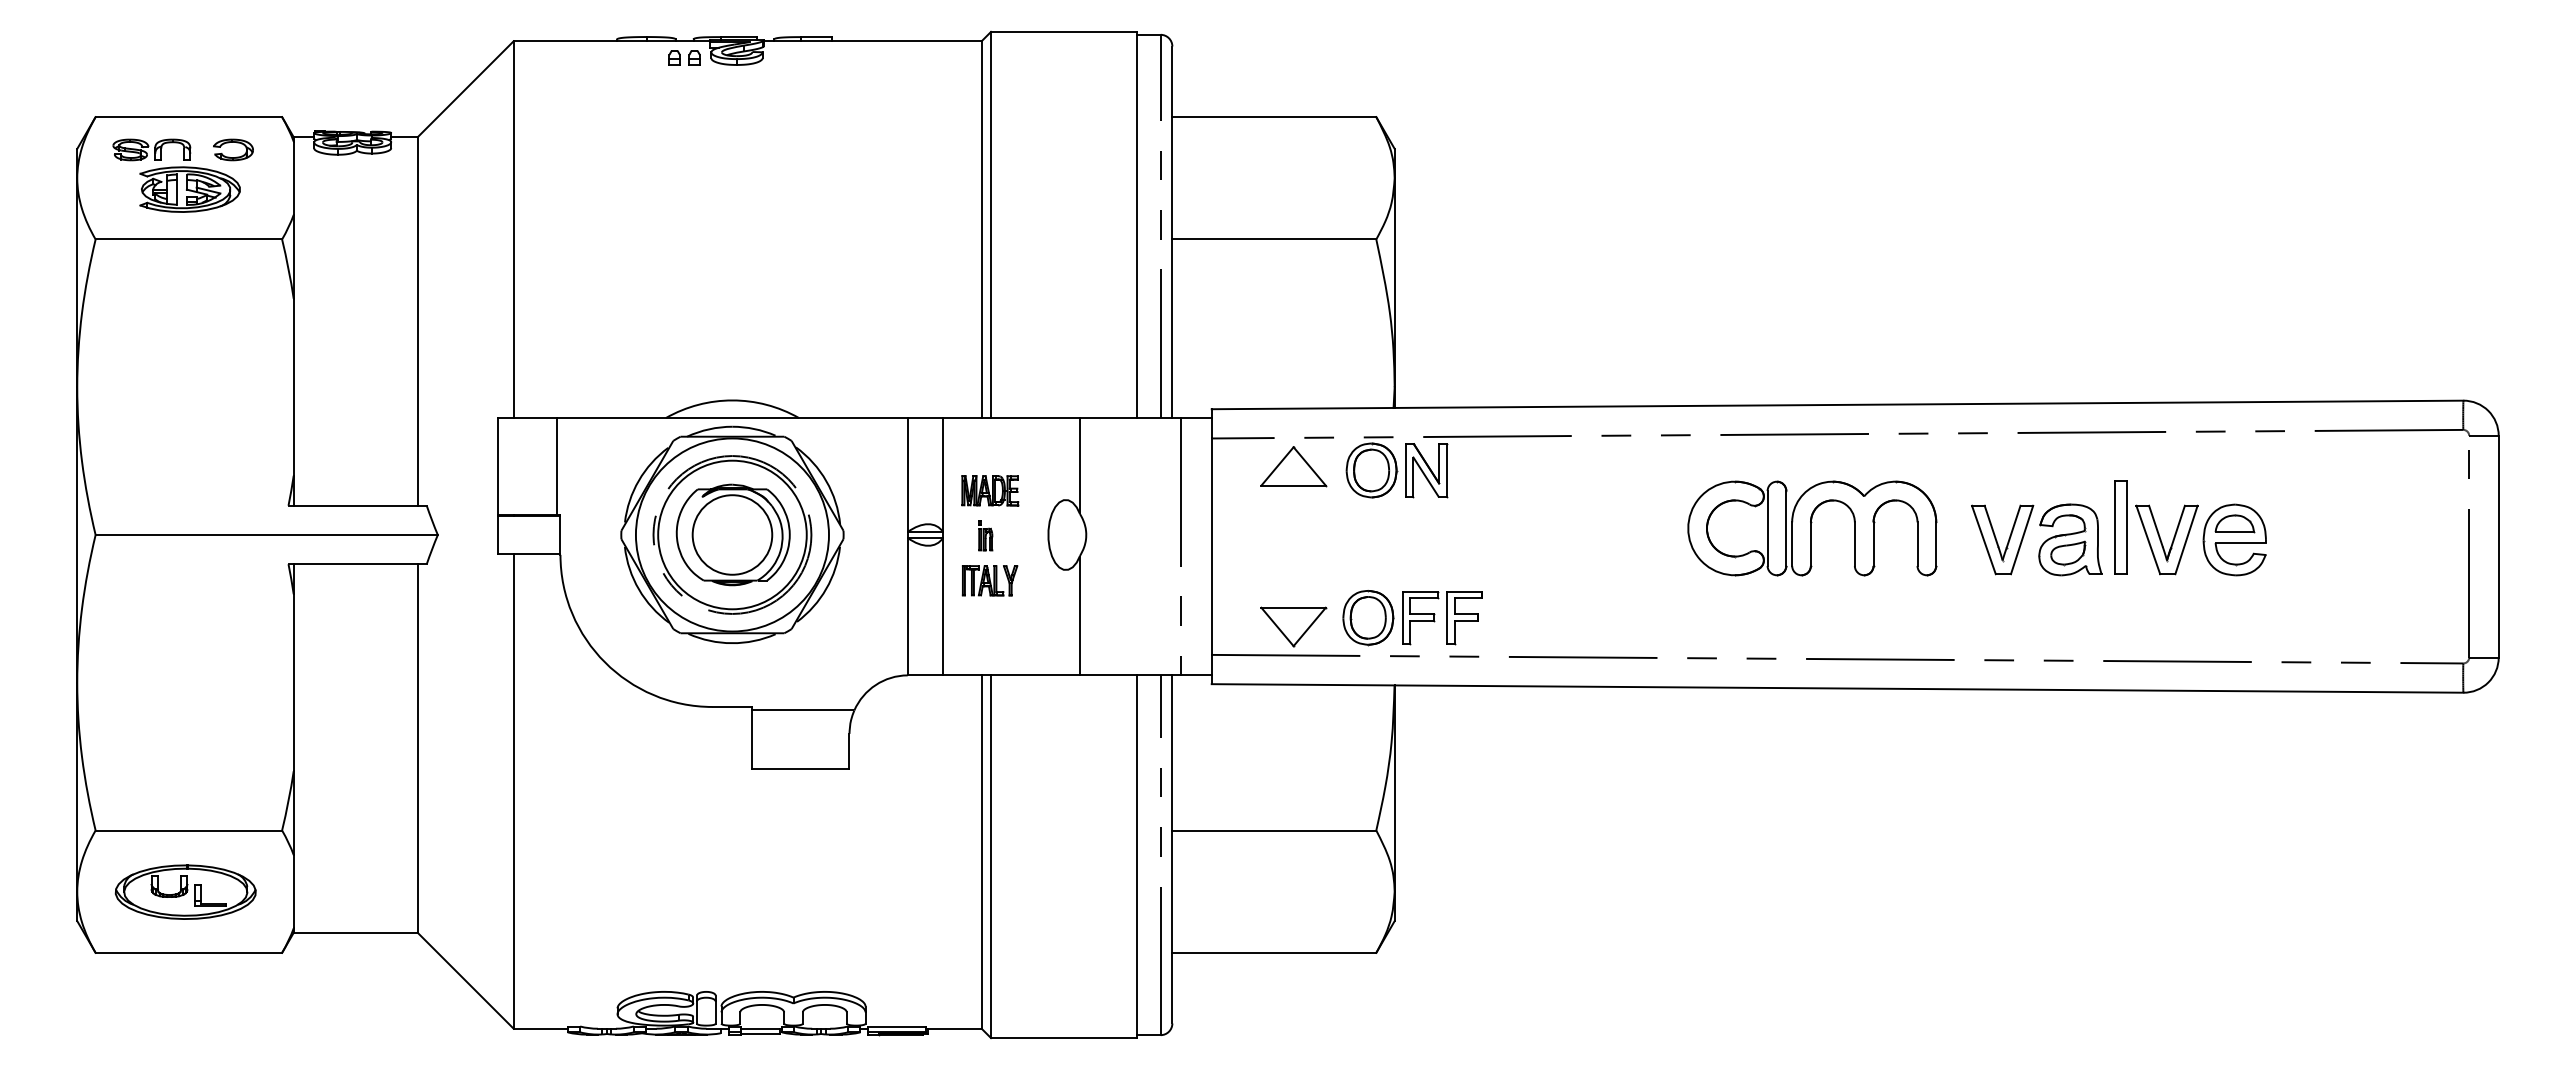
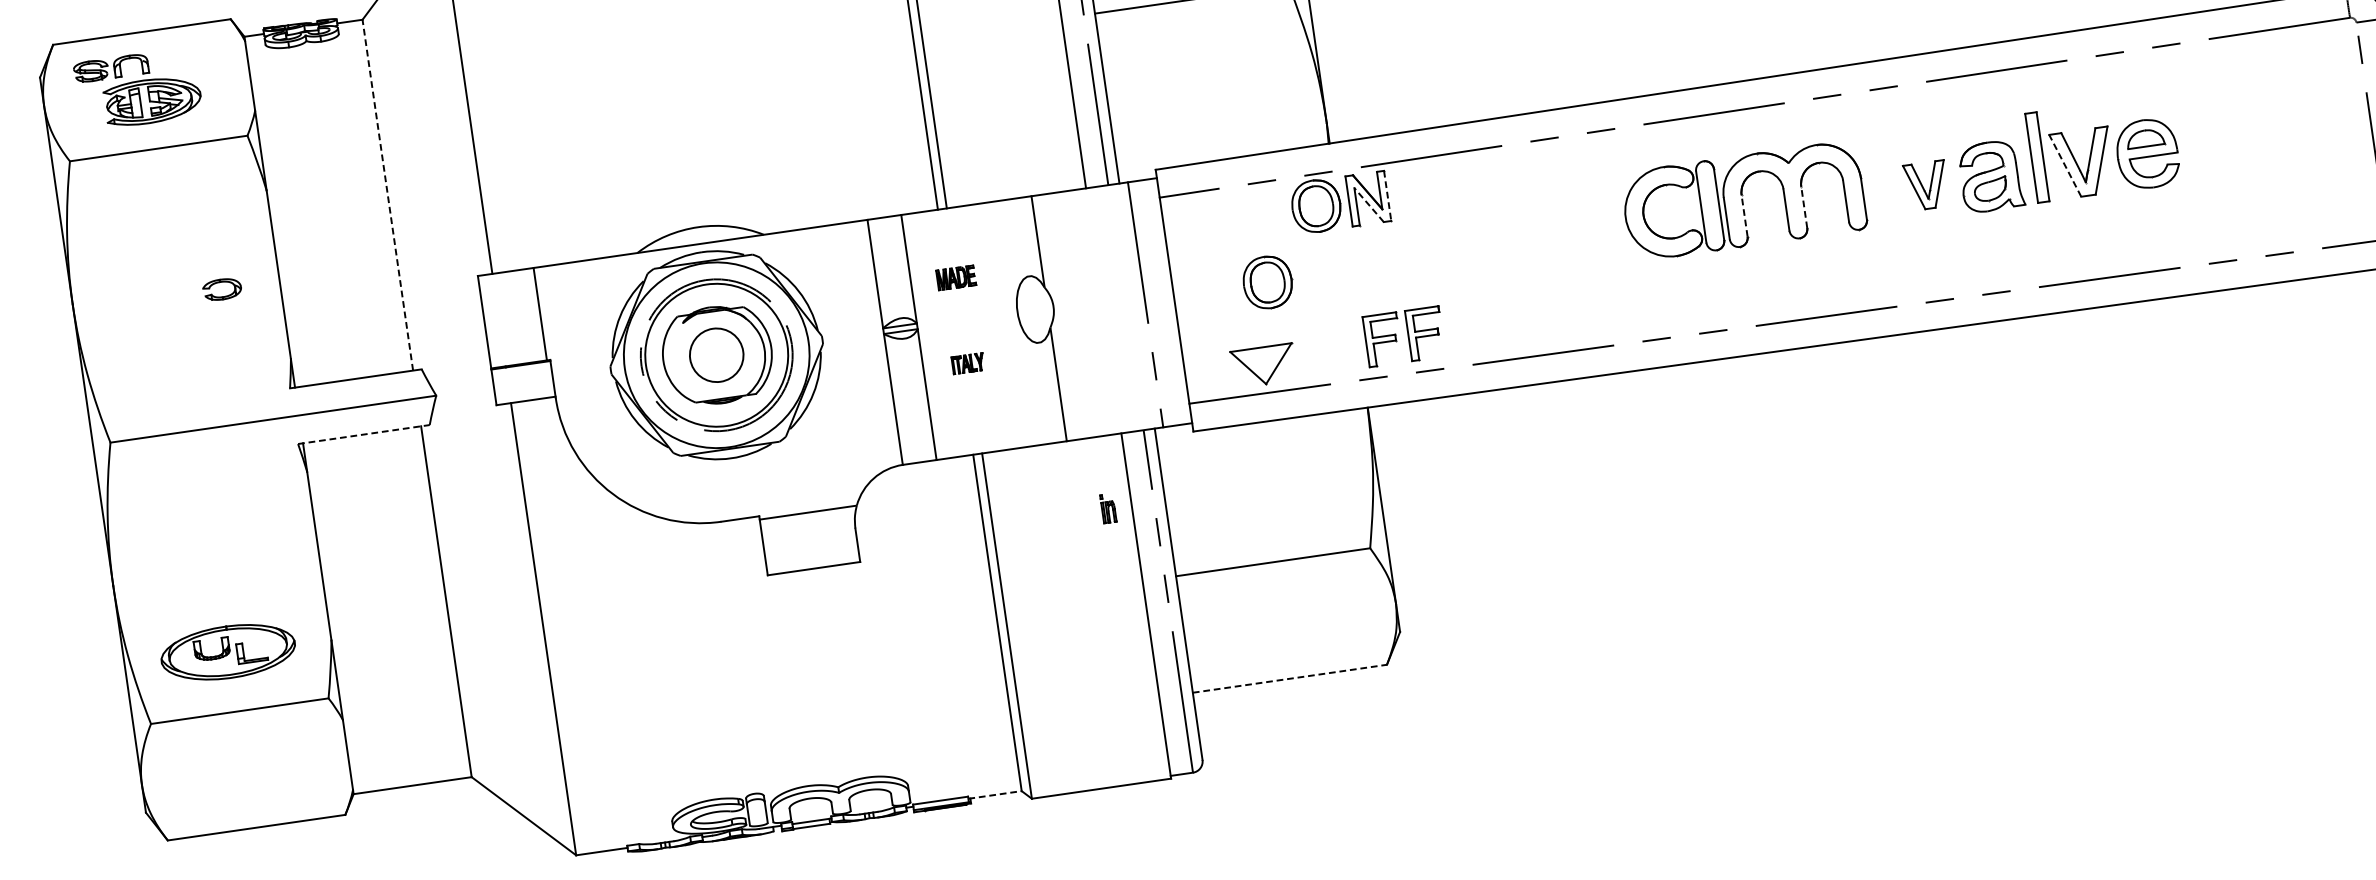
part: (236, 143) -> (224, 282), moved
line: (417, 320) -> (387, 194), solid -> dashed
part: (1293, 466) -> (1241, 213), removed
line: (1446, 471) -> (1387, 196), solid -> dashed
line: (1425, 476) -> (1368, 204), solid -> dashed
part: (990, 490) -> (956, 277), size x0.7
circle: (732, 534) -> (716, 354), size x0.7
part: (985, 535) -> (1108, 508), moved
part: (2002, 539) -> (1926, 185), size x0.7
line: (2148, 539) -> (2065, 165), solid -> dashed
line: (1810, 544) -> (1744, 216), solid -> dashed
line: (1873, 544) -> (1804, 207), solid -> dashed
line: (358, 564) -> (364, 434), solid -> dashed
part: (989, 580) -> (967, 363), size x0.6
part: (1368, 618) -> (1268, 283), moved
part: (185, 891) -> (227, 651), moved
line: (1274, 952) -> (1290, 678), solid -> dashed
line: (954, 1028) -> (995, 794), solid -> dashed

